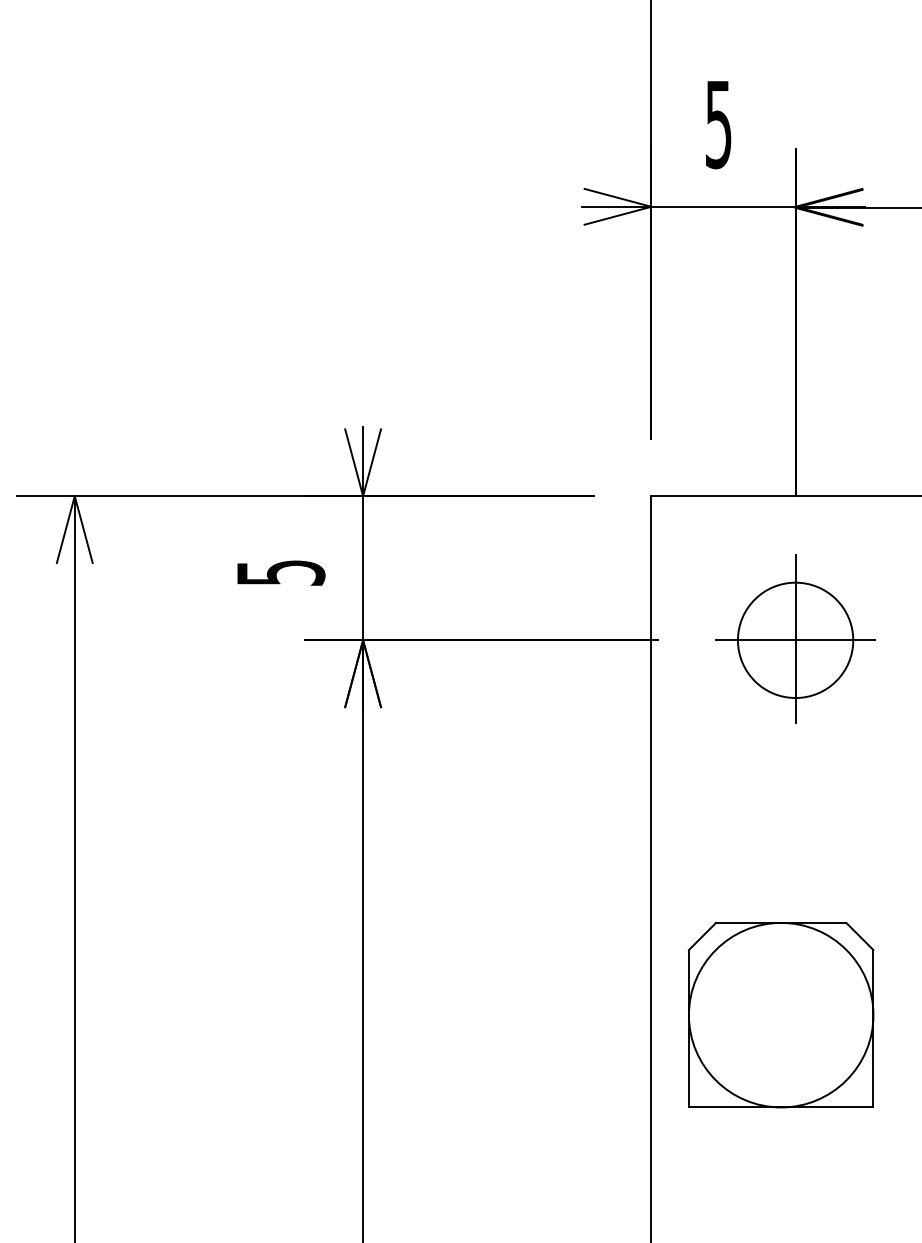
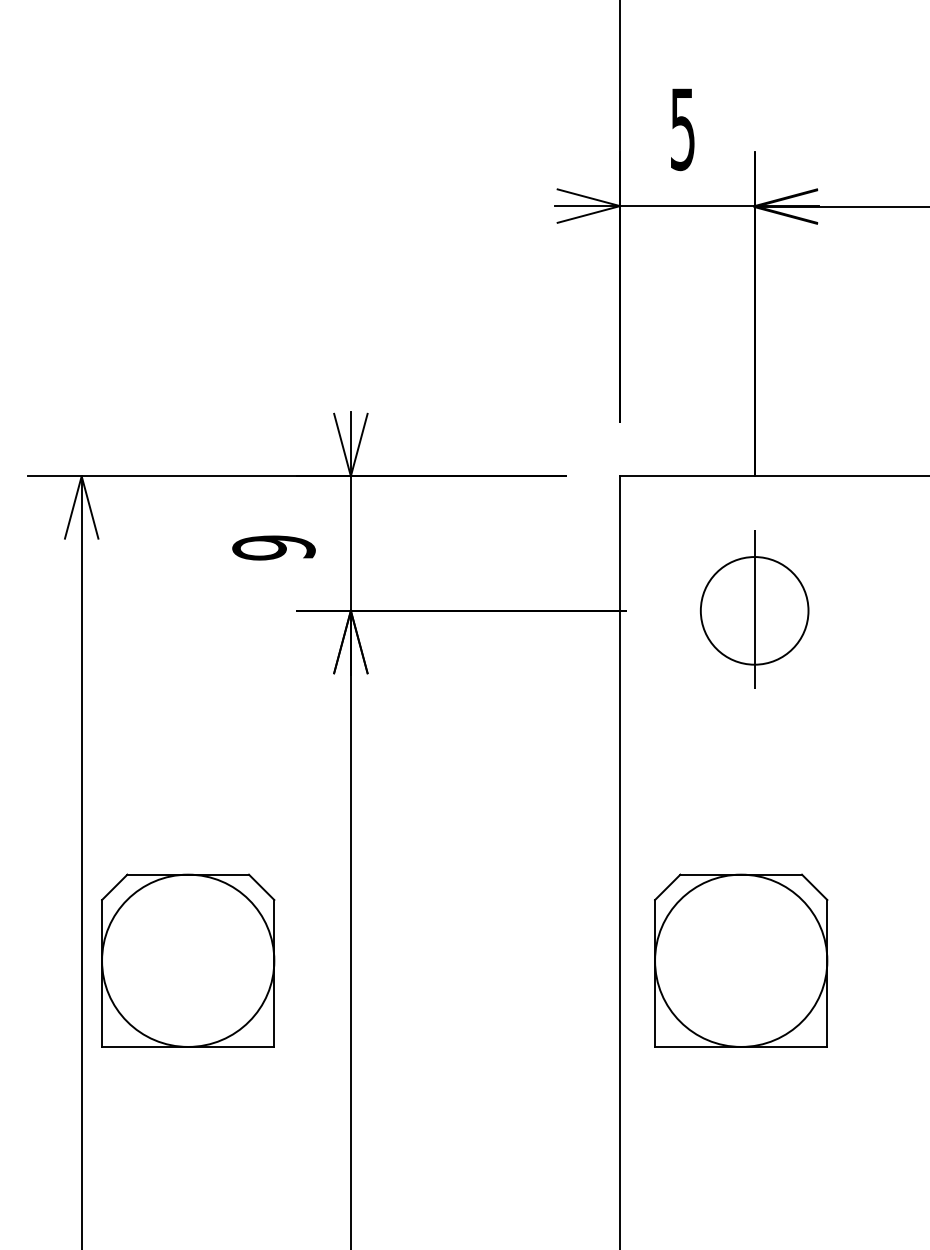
text: (280, 572) -> (273, 547), 5 -> 9
line: (795, 639) -> (754, 610), removed
part: (189, 1014) -> (188, 960), added

